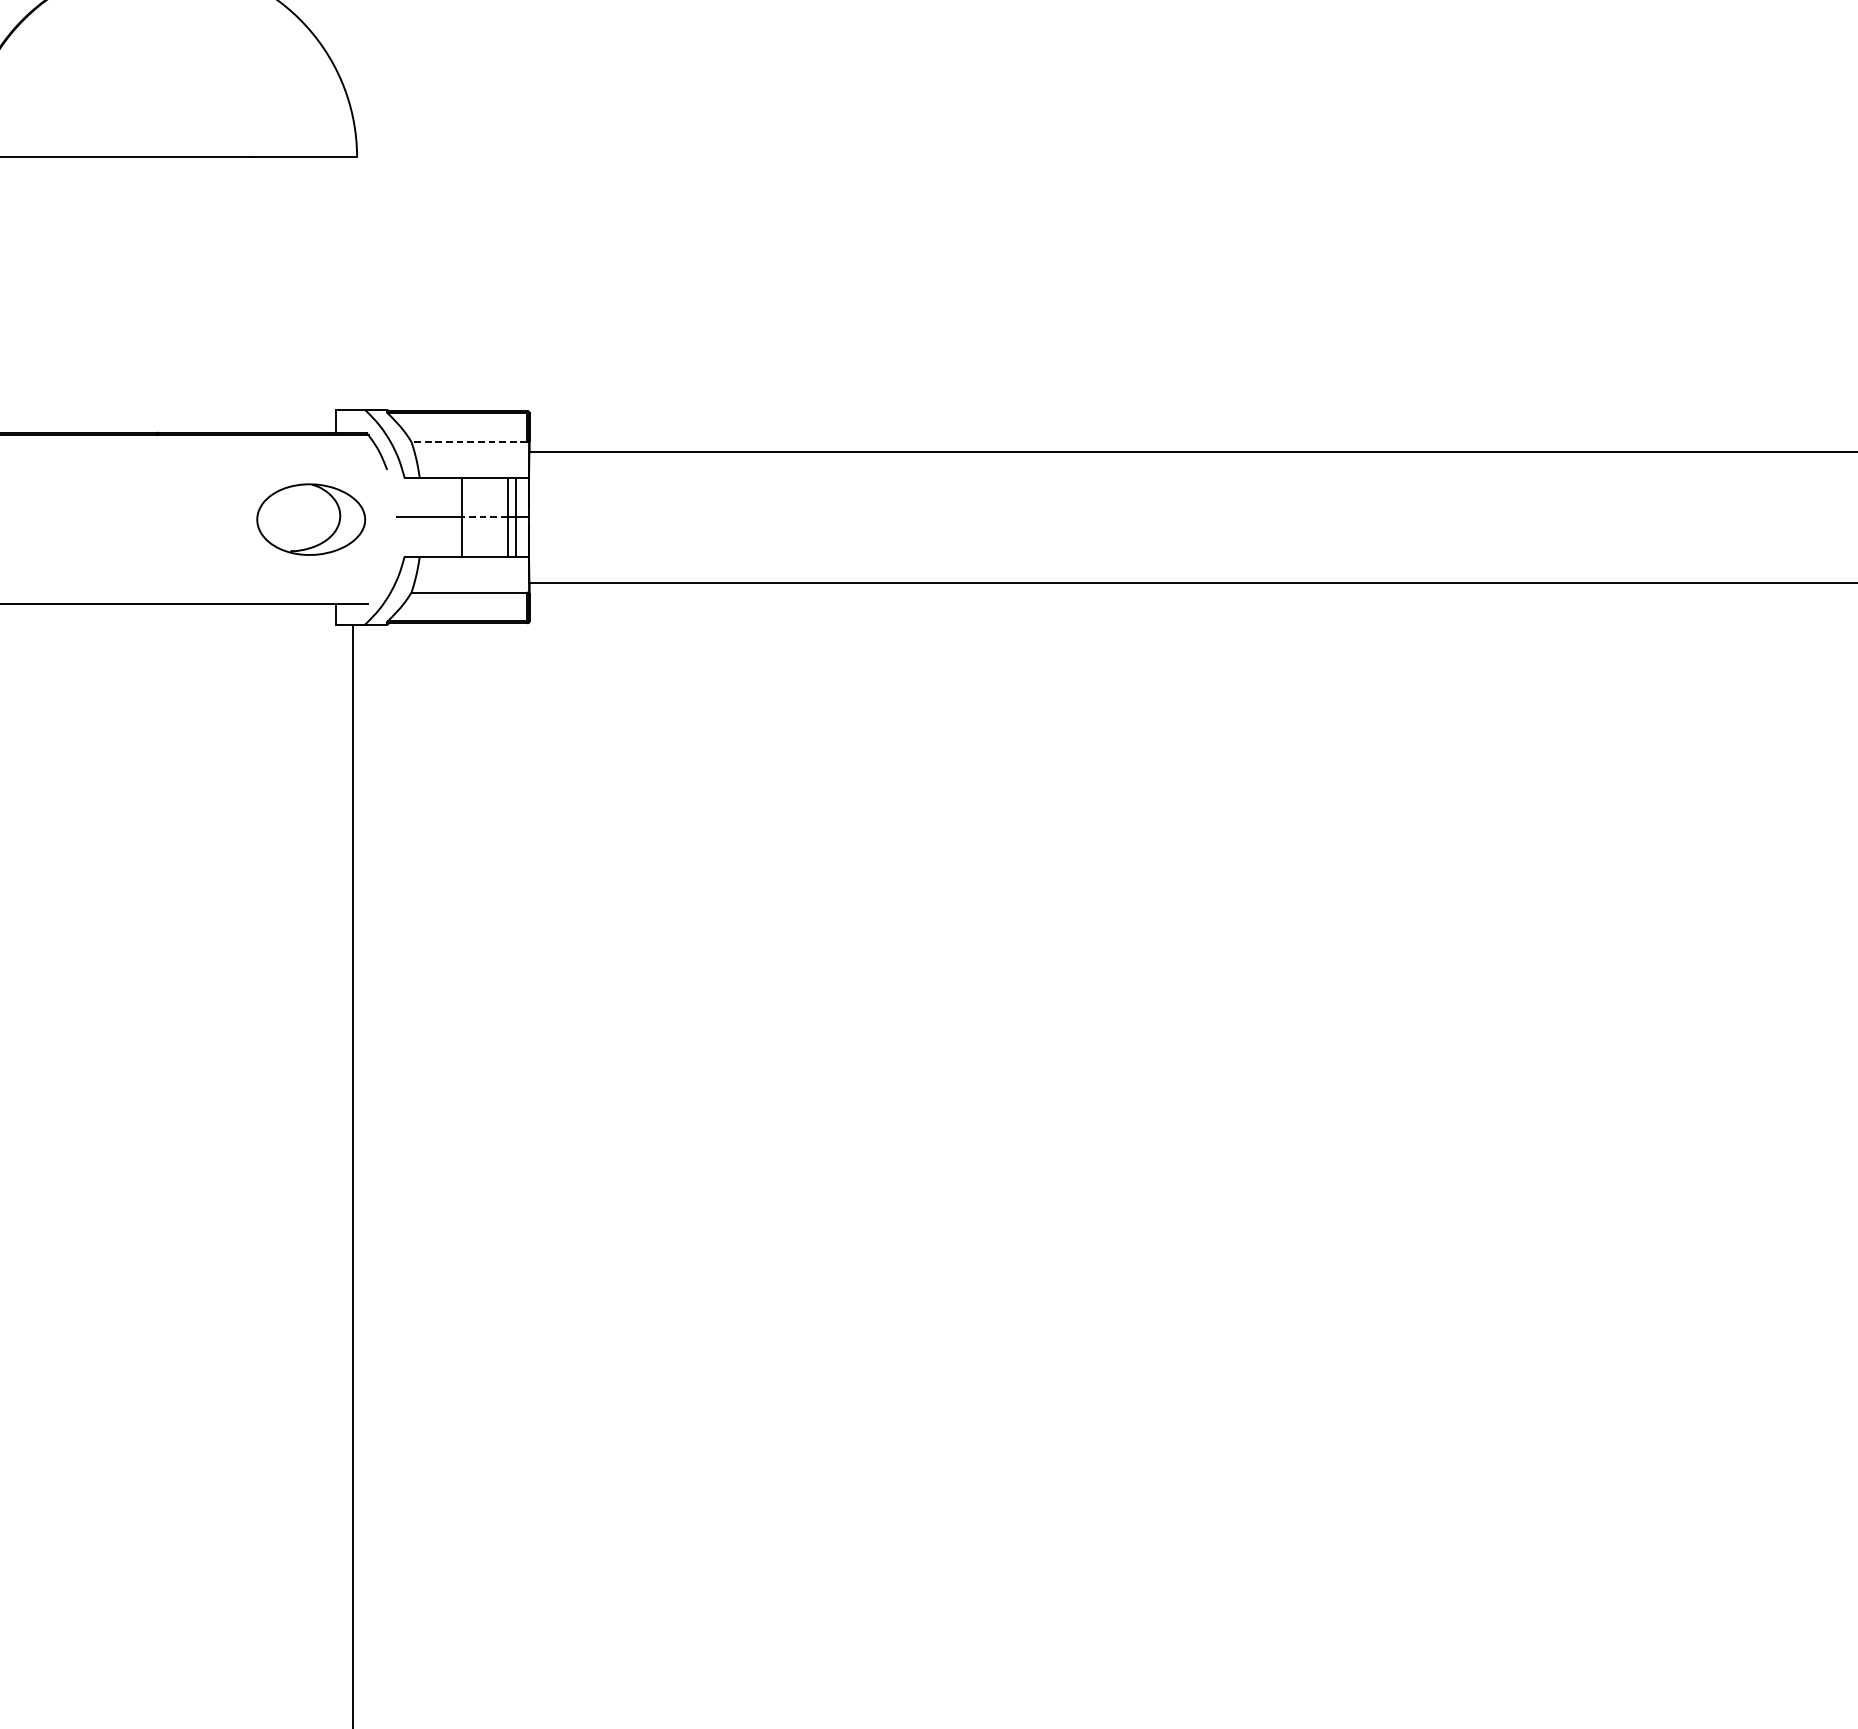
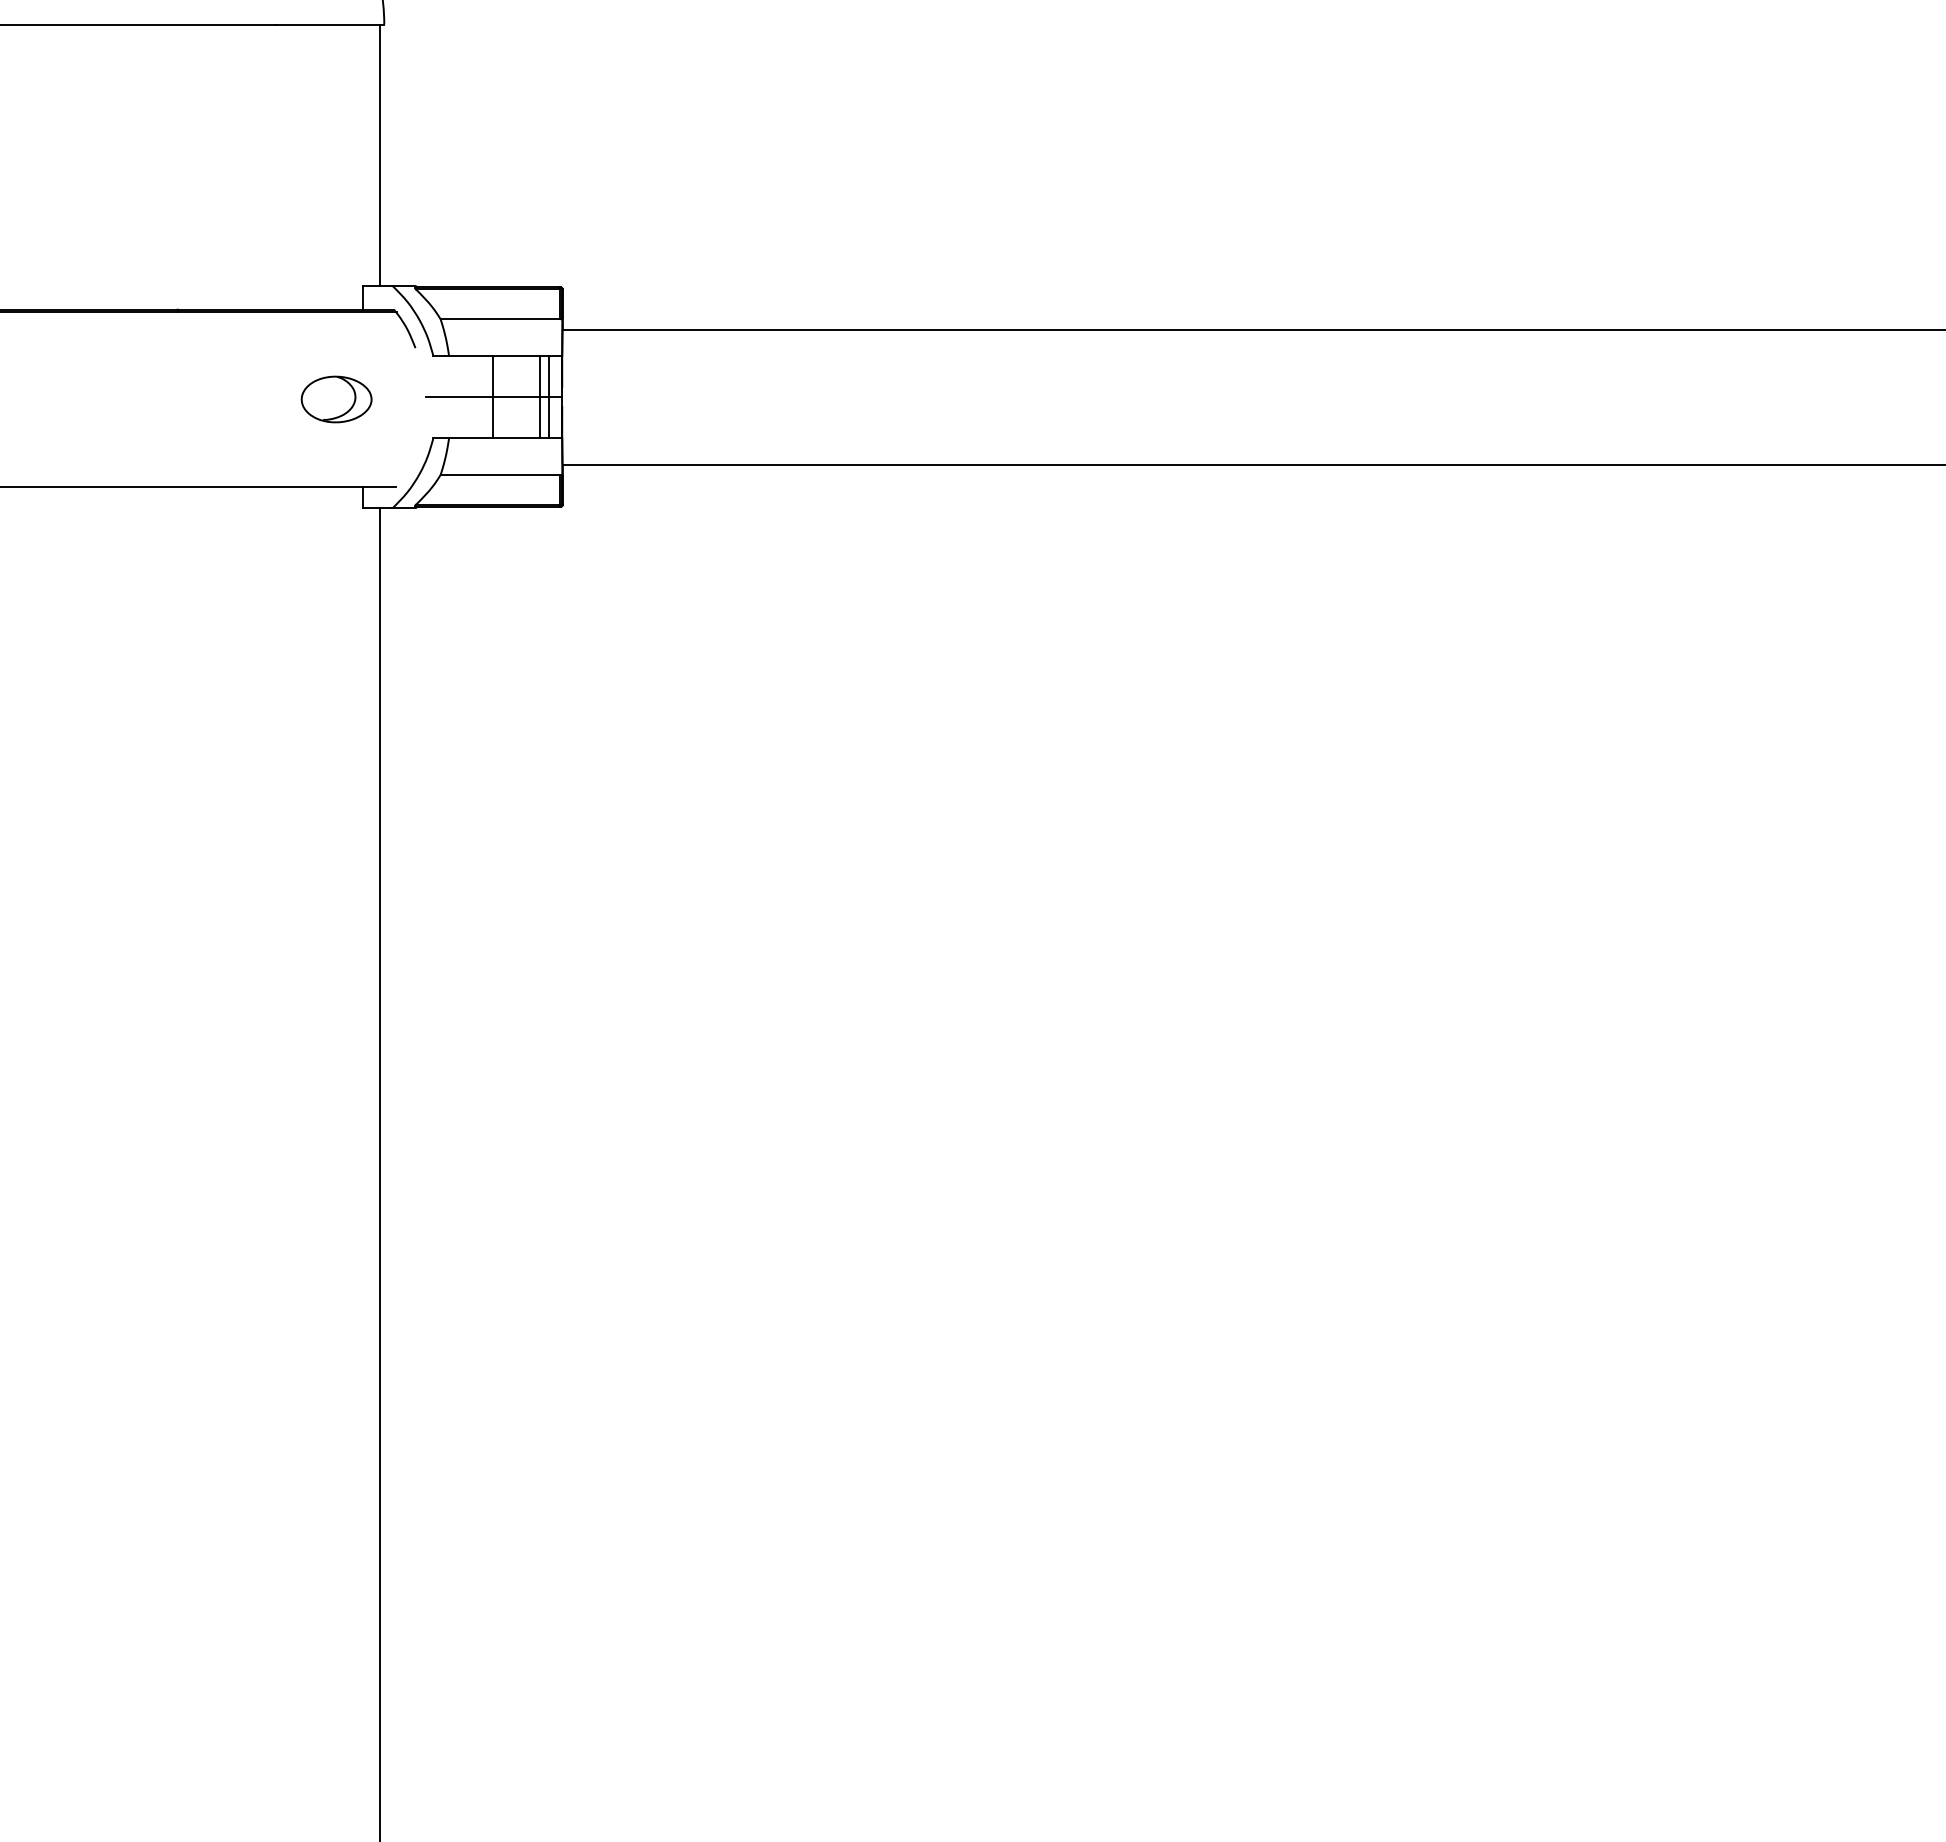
line: (352, 282) -> (379, 154), added
line: (469, 442) -> (500, 319), dashed -> solid
line: (484, 517) -> (516, 397), dashed -> solid
part: (310, 519) -> (336, 399), size x0.62

